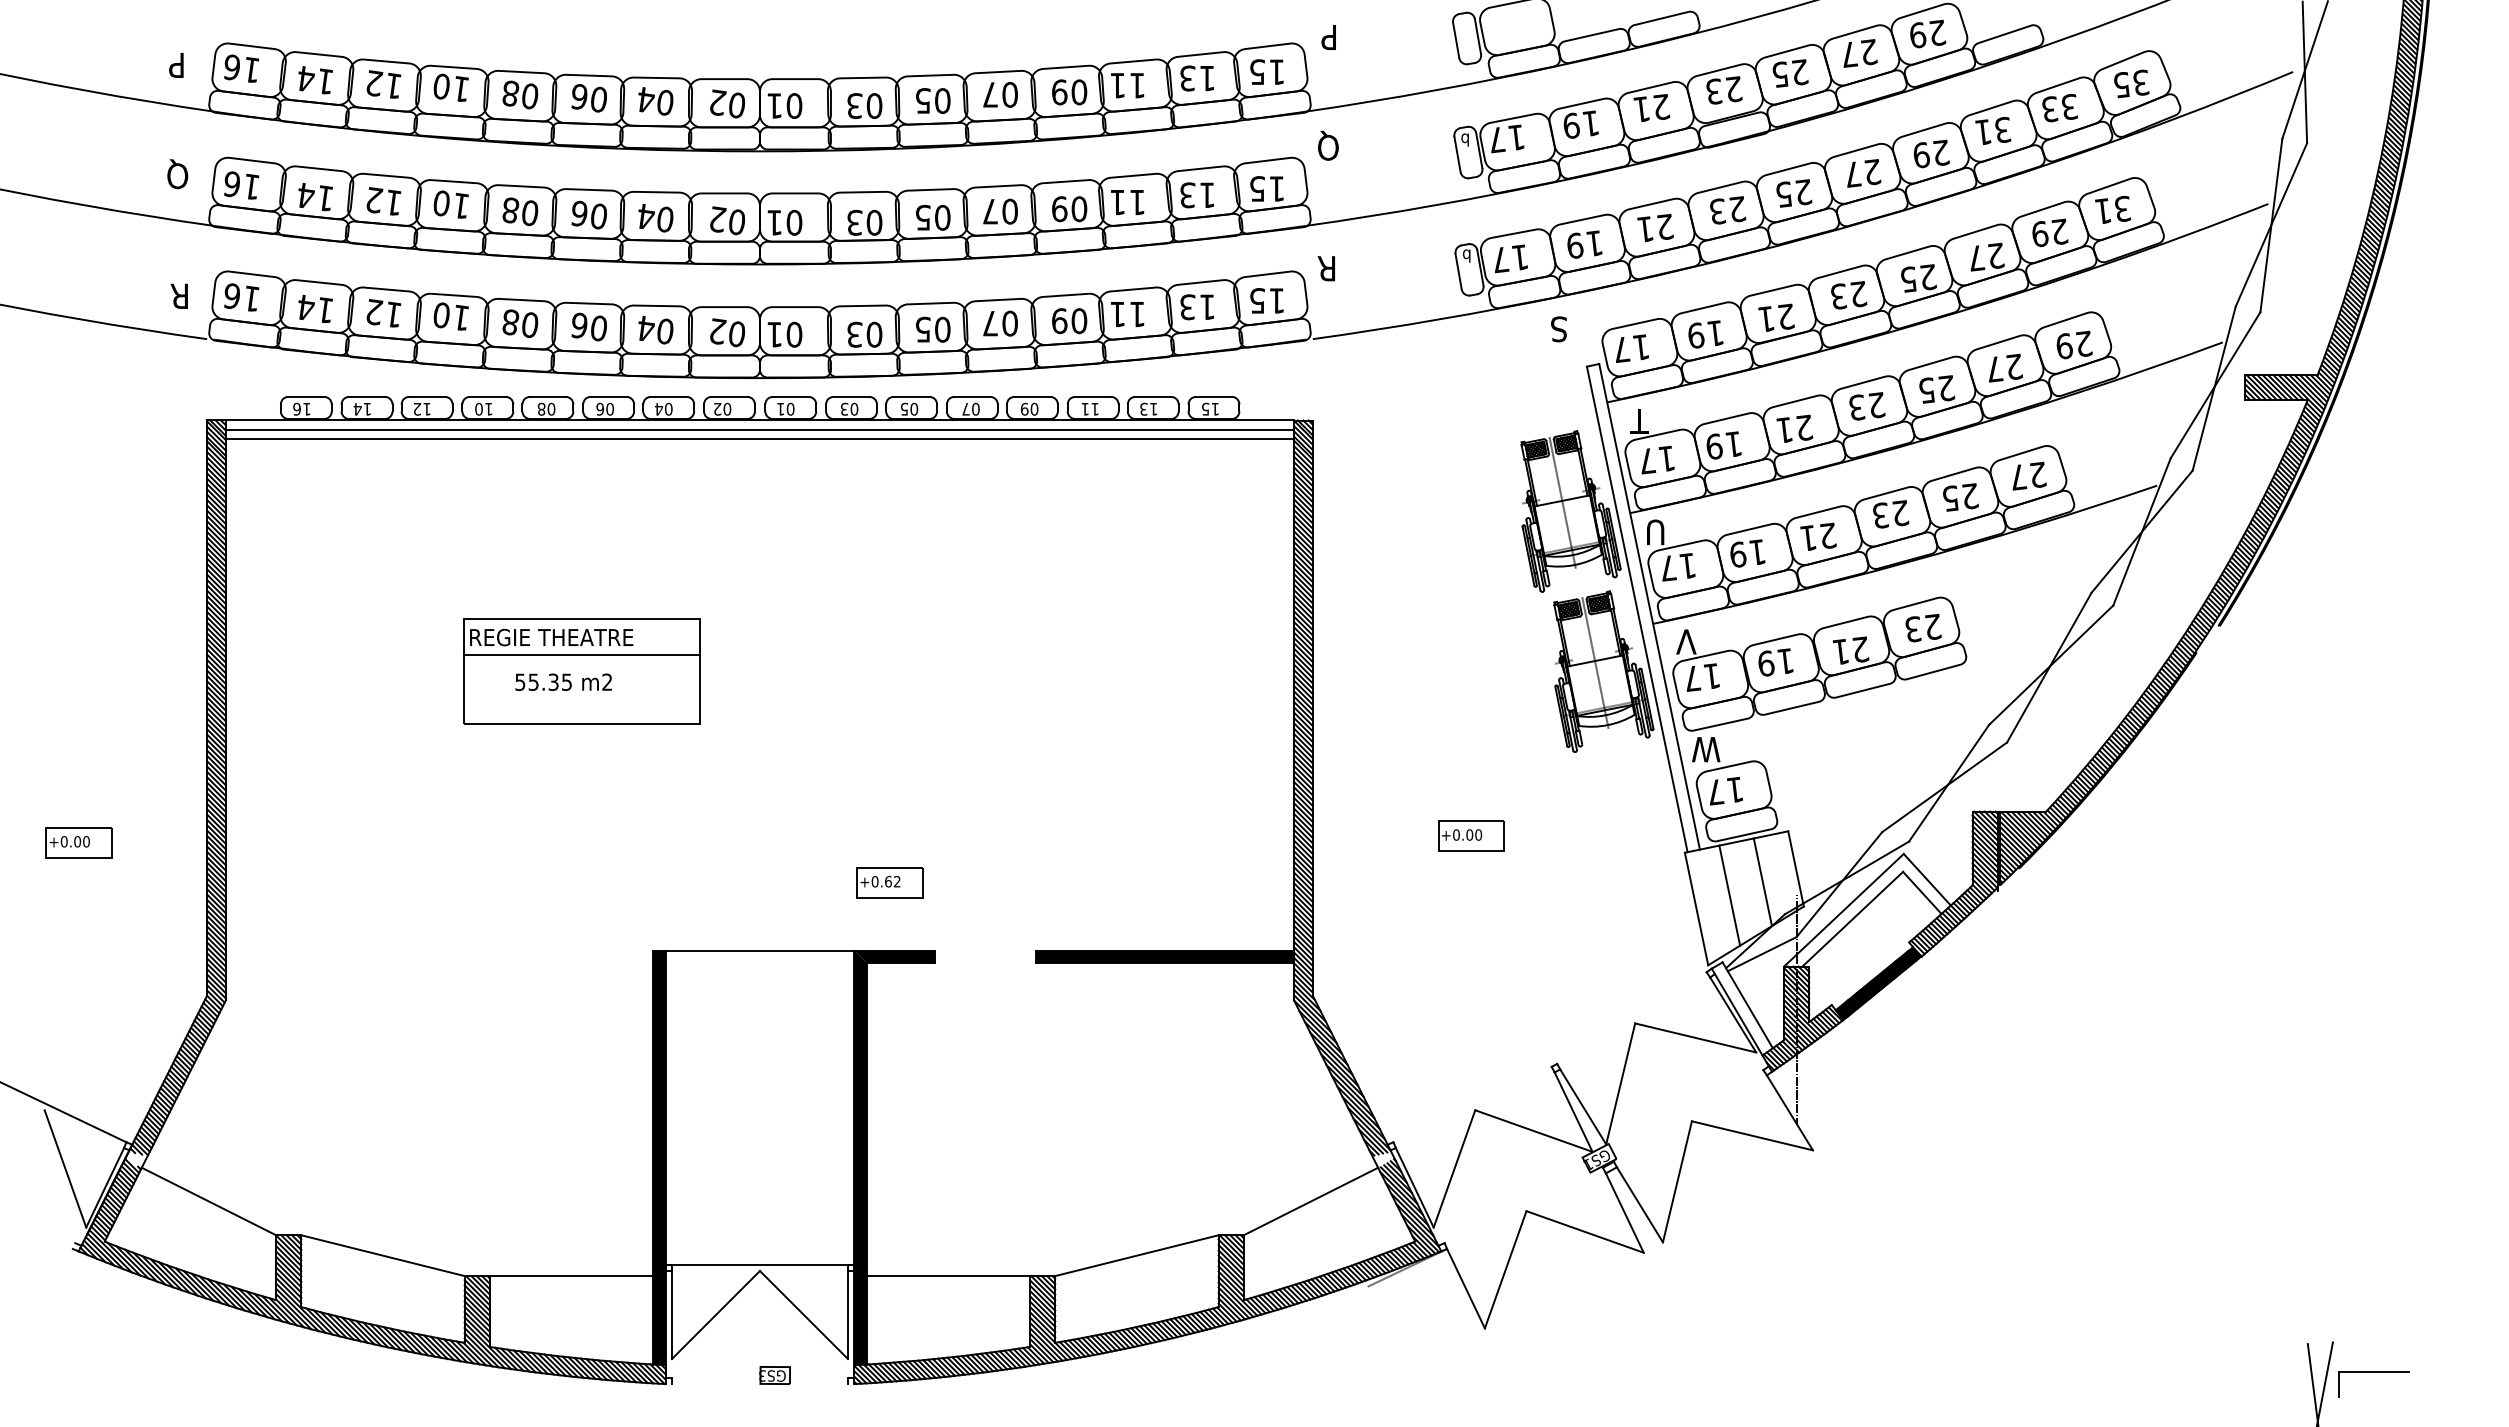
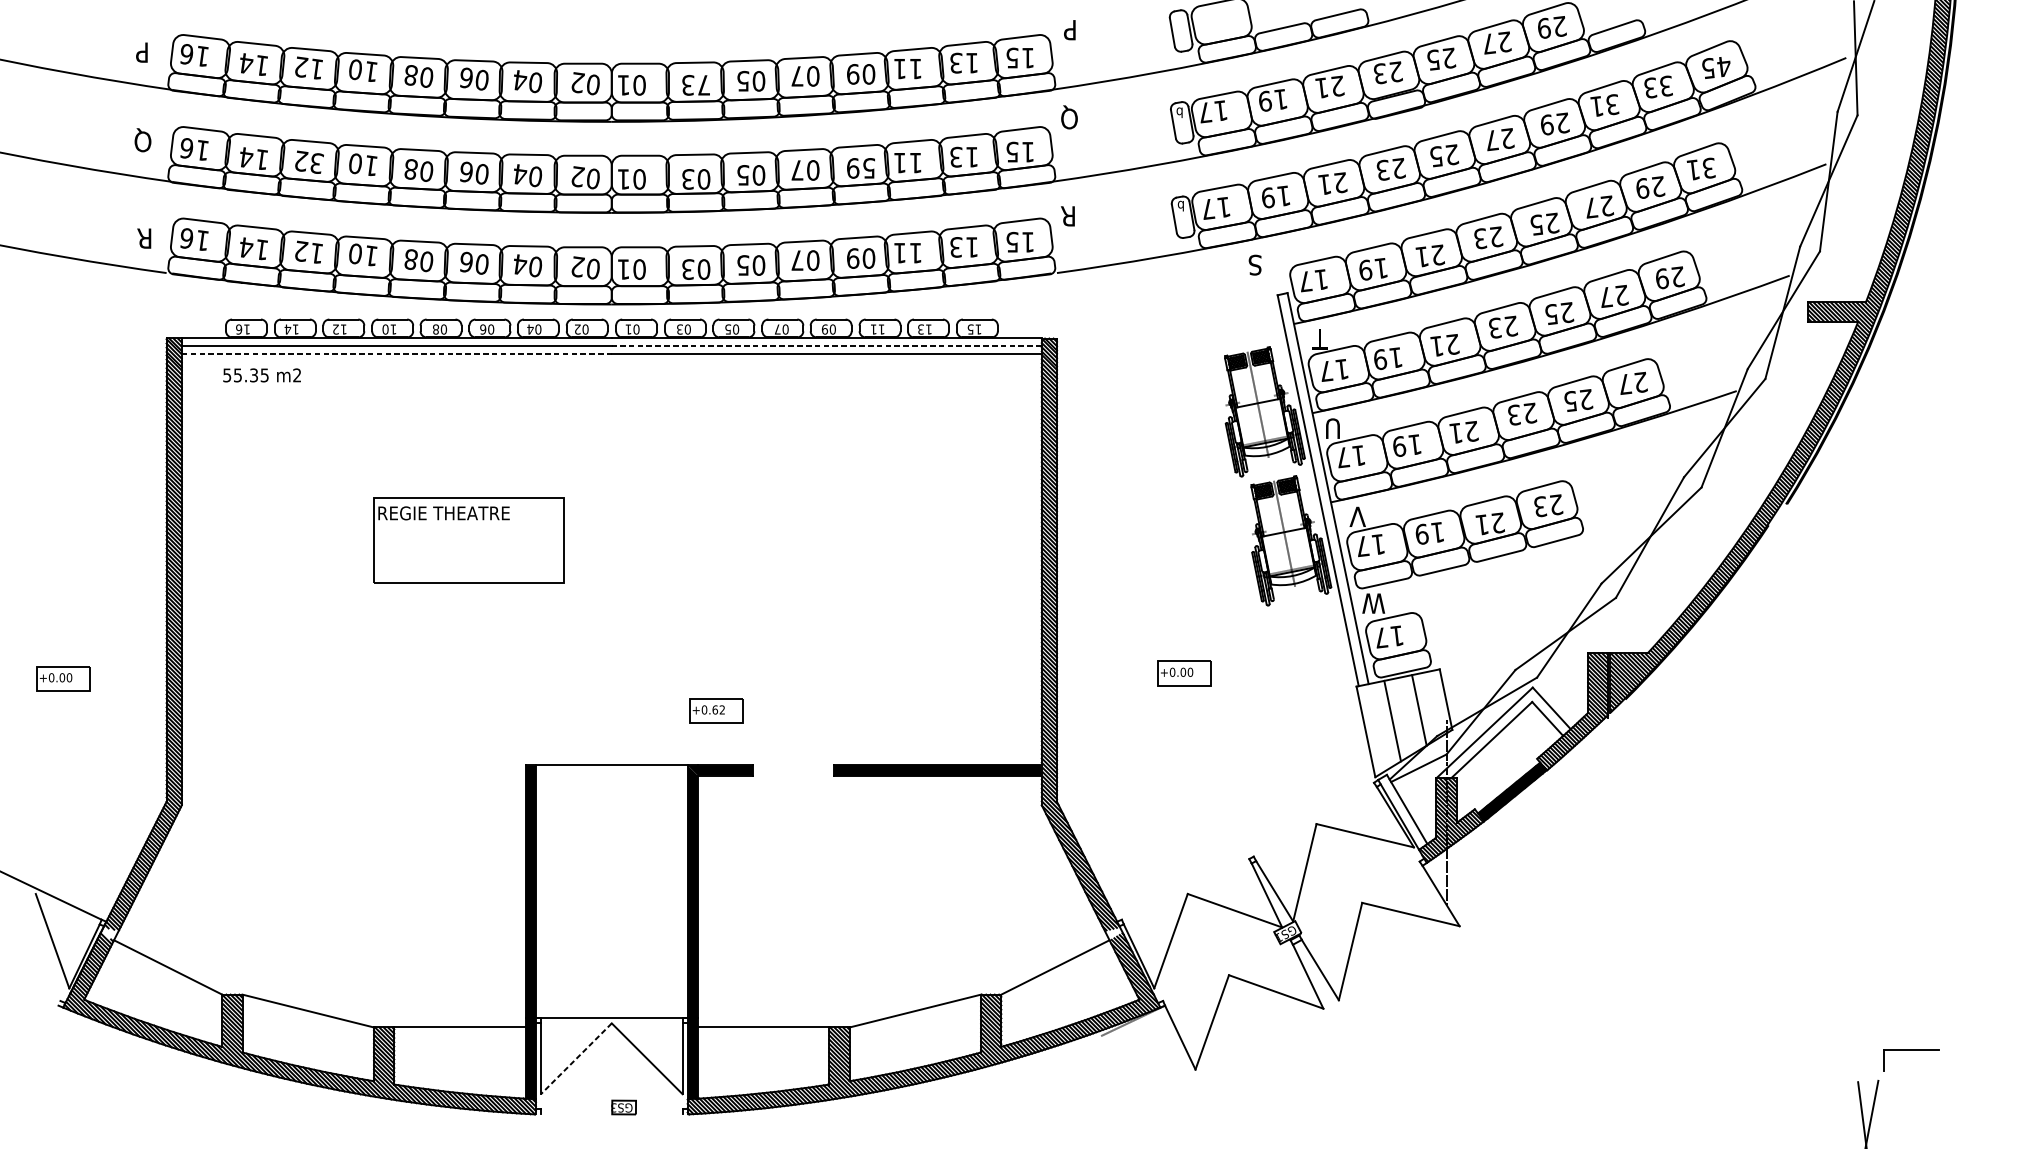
text: (2140, 82) -> (1723, 66), 35 -> 45
text: (874, 105) -> (704, 84), 03 -> 73
text: (394, 202) -> (317, 163), 12 -> 32
text: (1079, 209) -> (869, 168), 09 -> 59
line: (1026, 429) -> (826, 345), solid -> dashed
line: (493, 439) -> (397, 353), solid -> dashed
line: (582, 654) -> (468, 526), removed
text: (563, 681) -> (261, 374), moved
line: (715, 1315) -> (575, 1059), solid -> dashed
part: (2373, 1372) -> (1911, 1051), moved

